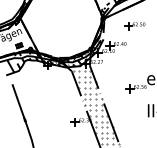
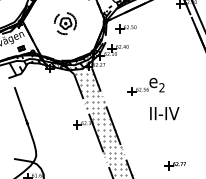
part: (63, 20) -> (65, 23), added
part: (134, 25) -> (125, 28), moved

